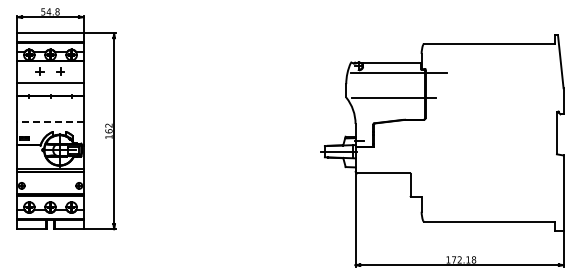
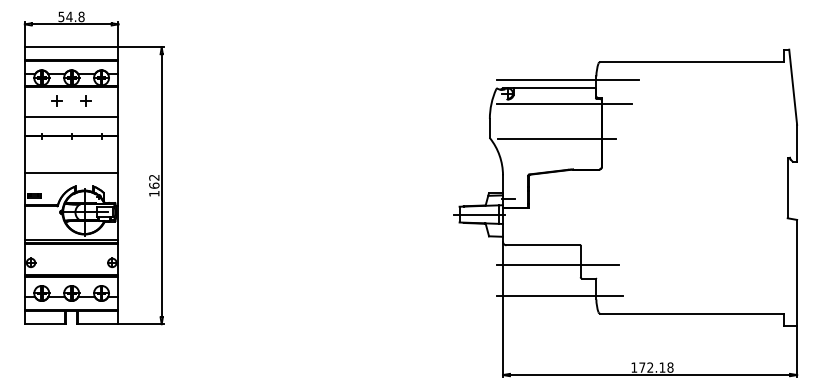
line: (400, 56) -> (566, 79), added
line: (50, 122) -> (71, 173), dashed -> solid
line: (394, 187) -> (558, 265), added
line: (395, 209) -> (559, 296), added

